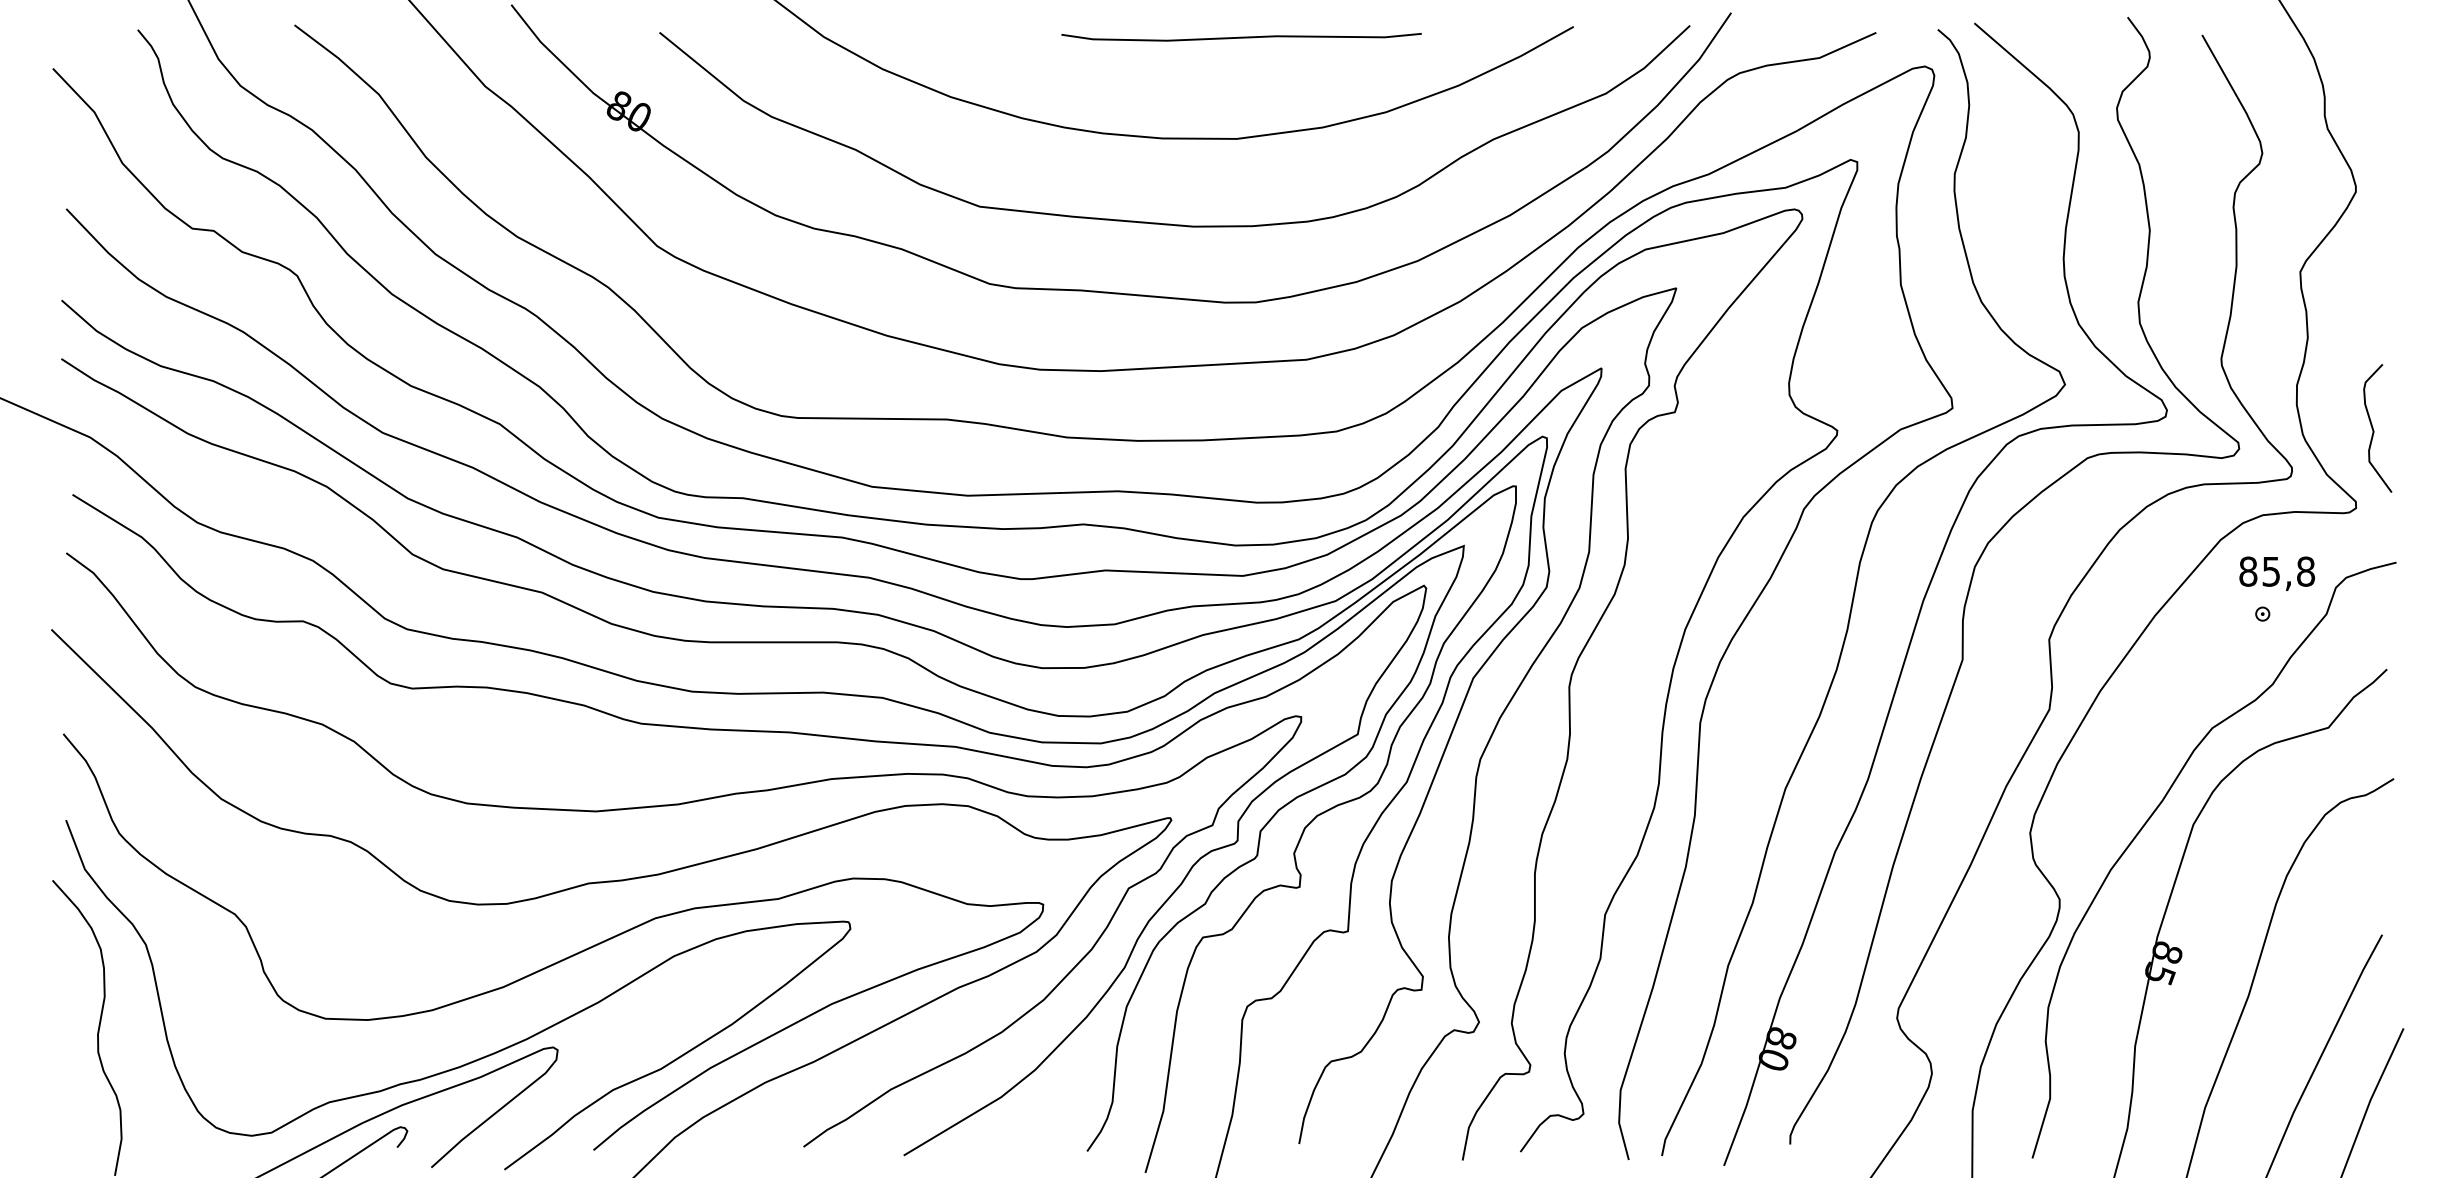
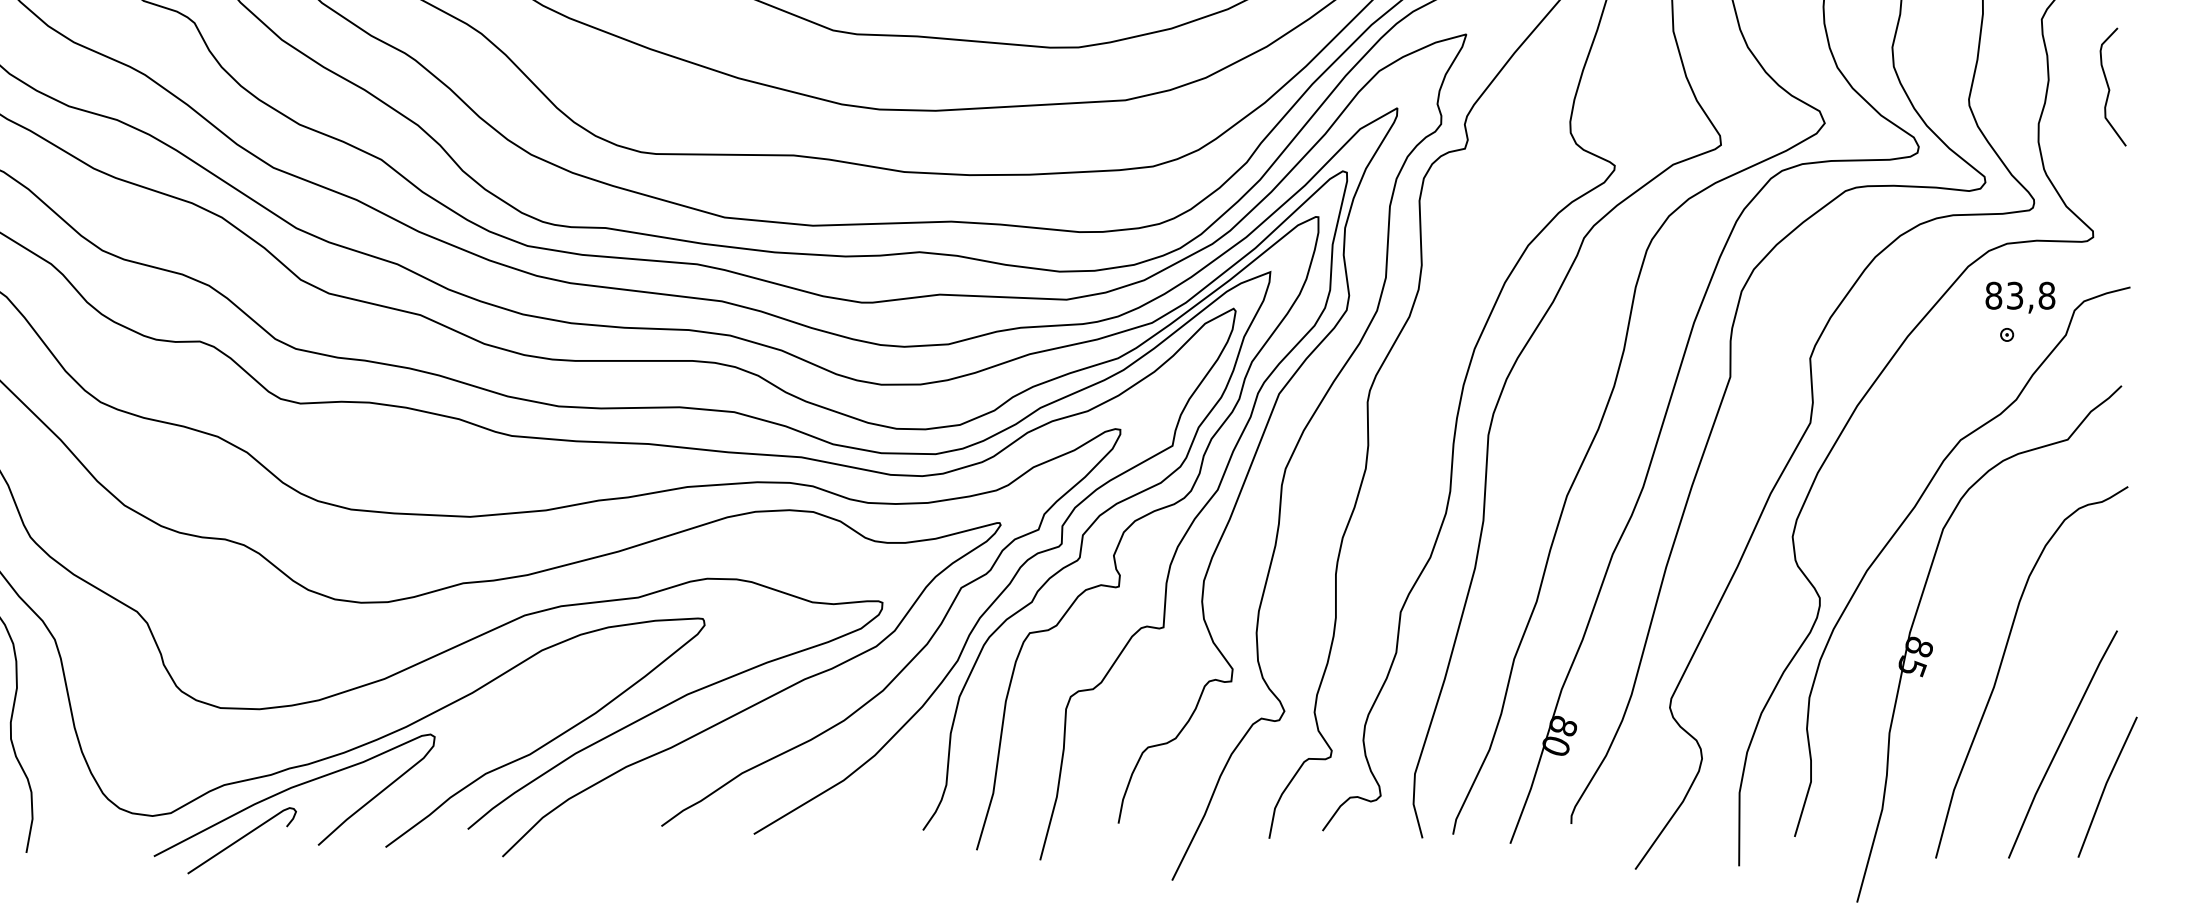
curve: (2374, 430) -> (2110, 89), moved
text: (2271, 571) -> (2015, 295), 85,8 -> 83,8

